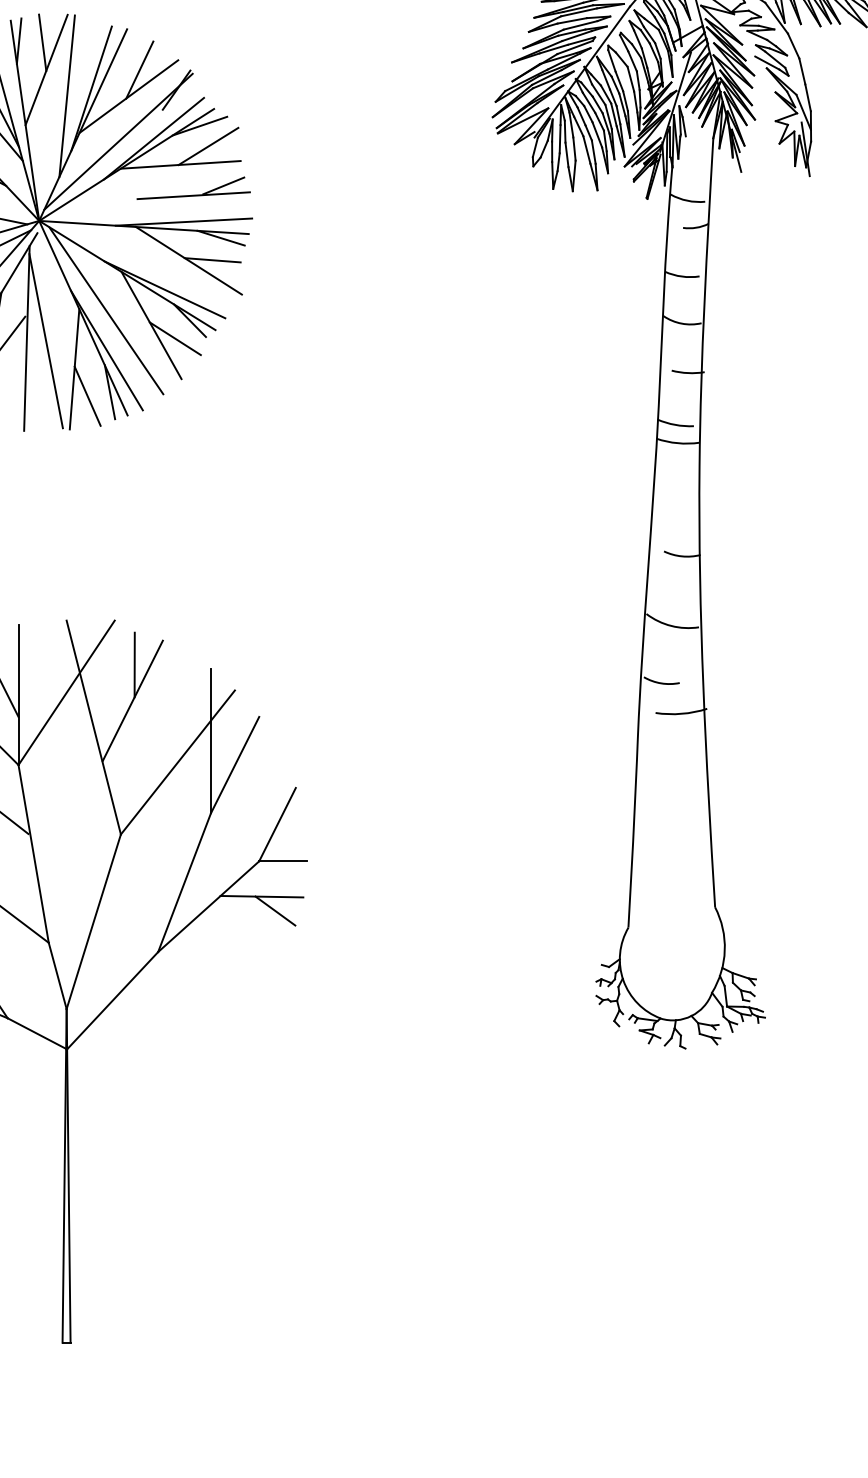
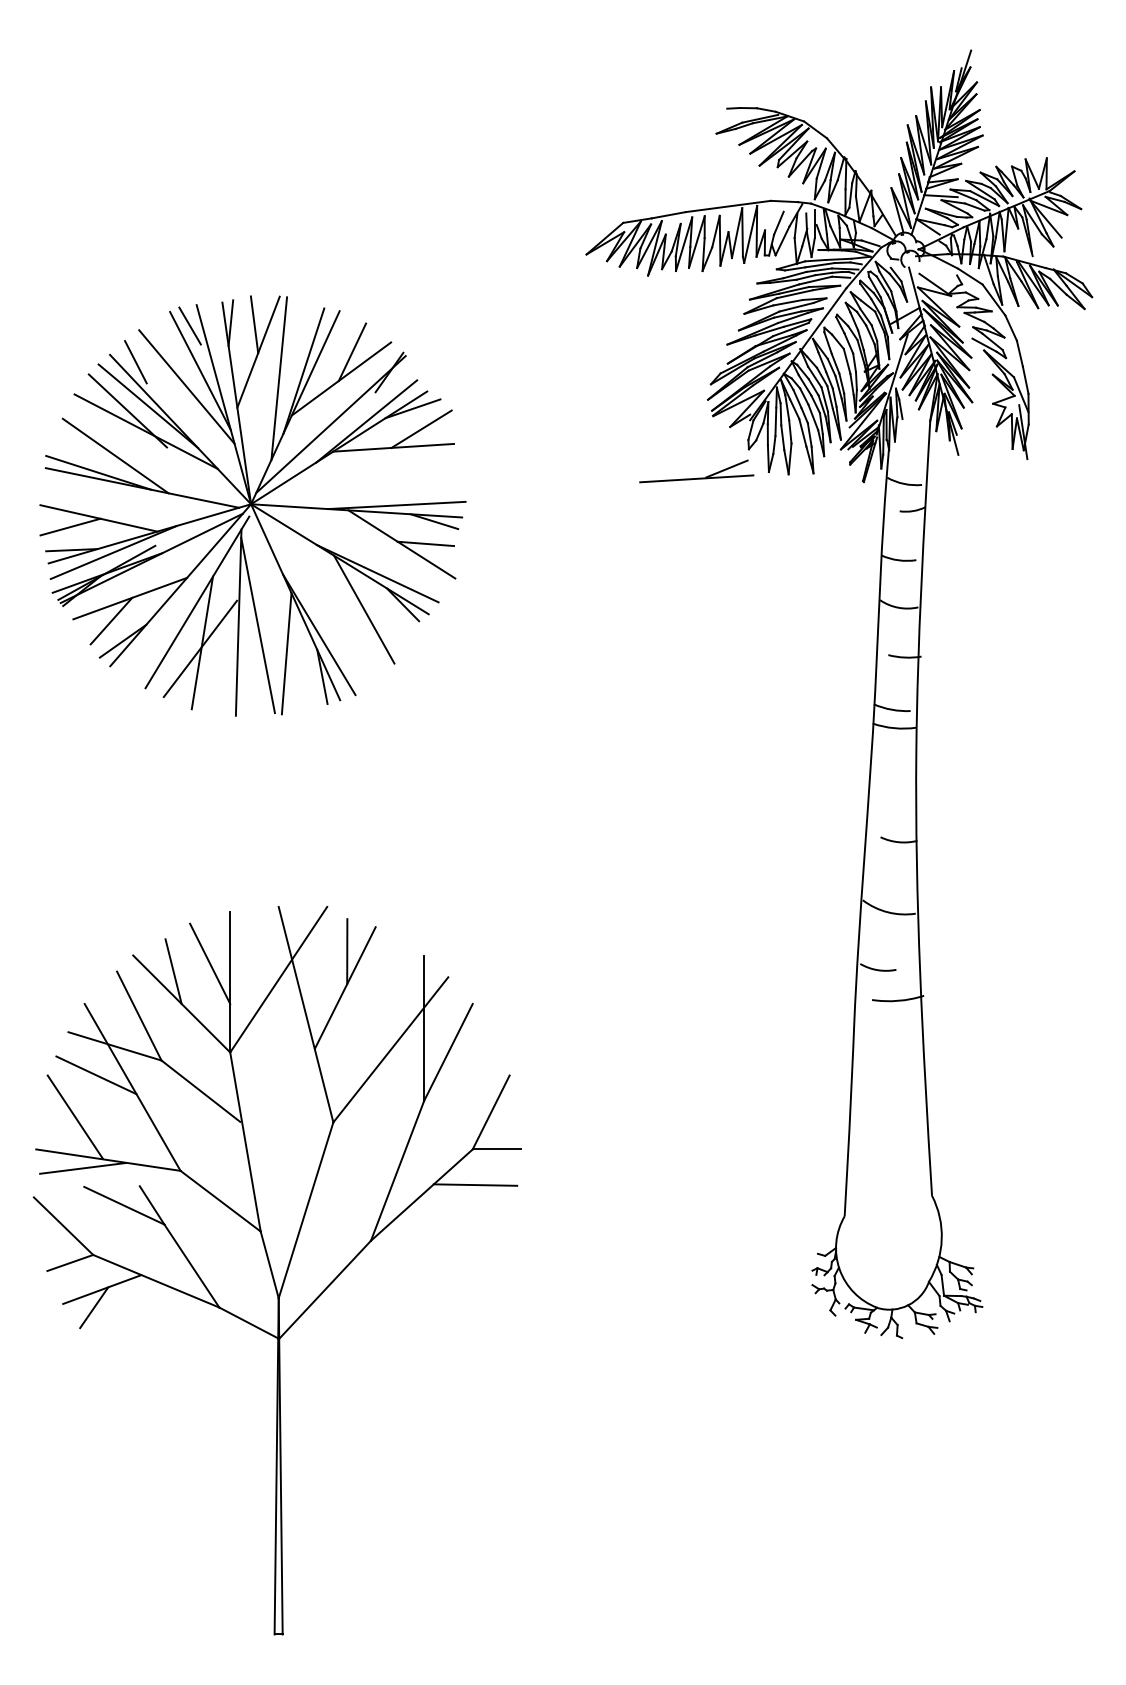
part: (194, 194) -> (697, 477), moved
line: (106, 310) -> (318, 594), removed
line: (174, 338) -> (387, 622), removed
line: (87, 395) -> (299, 680), removed
line: (275, 911) -> (489, 1199), removed

